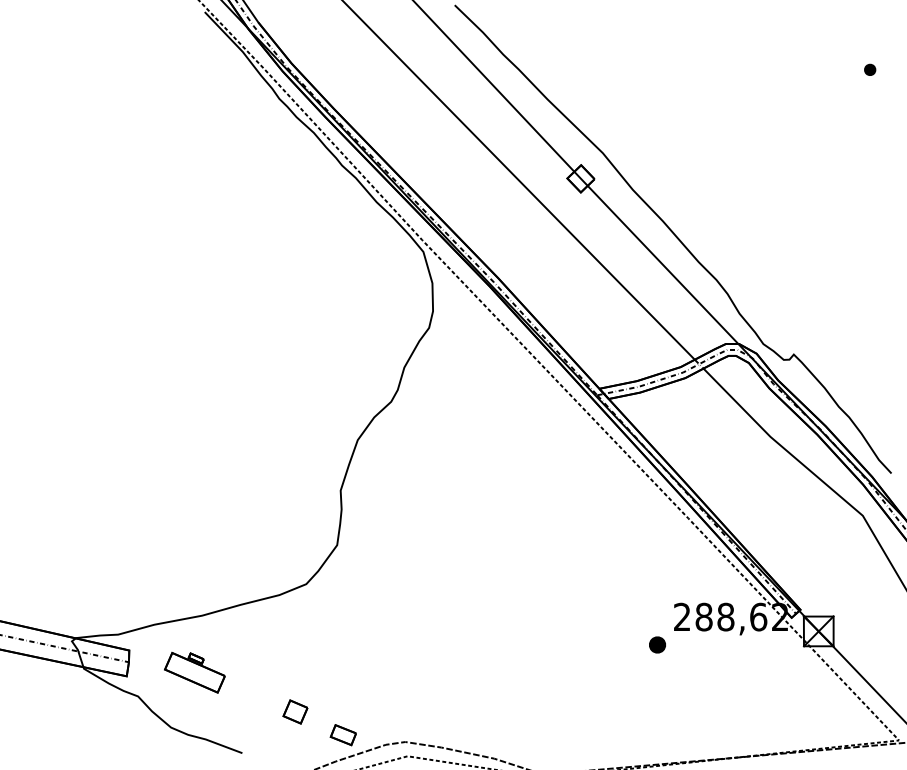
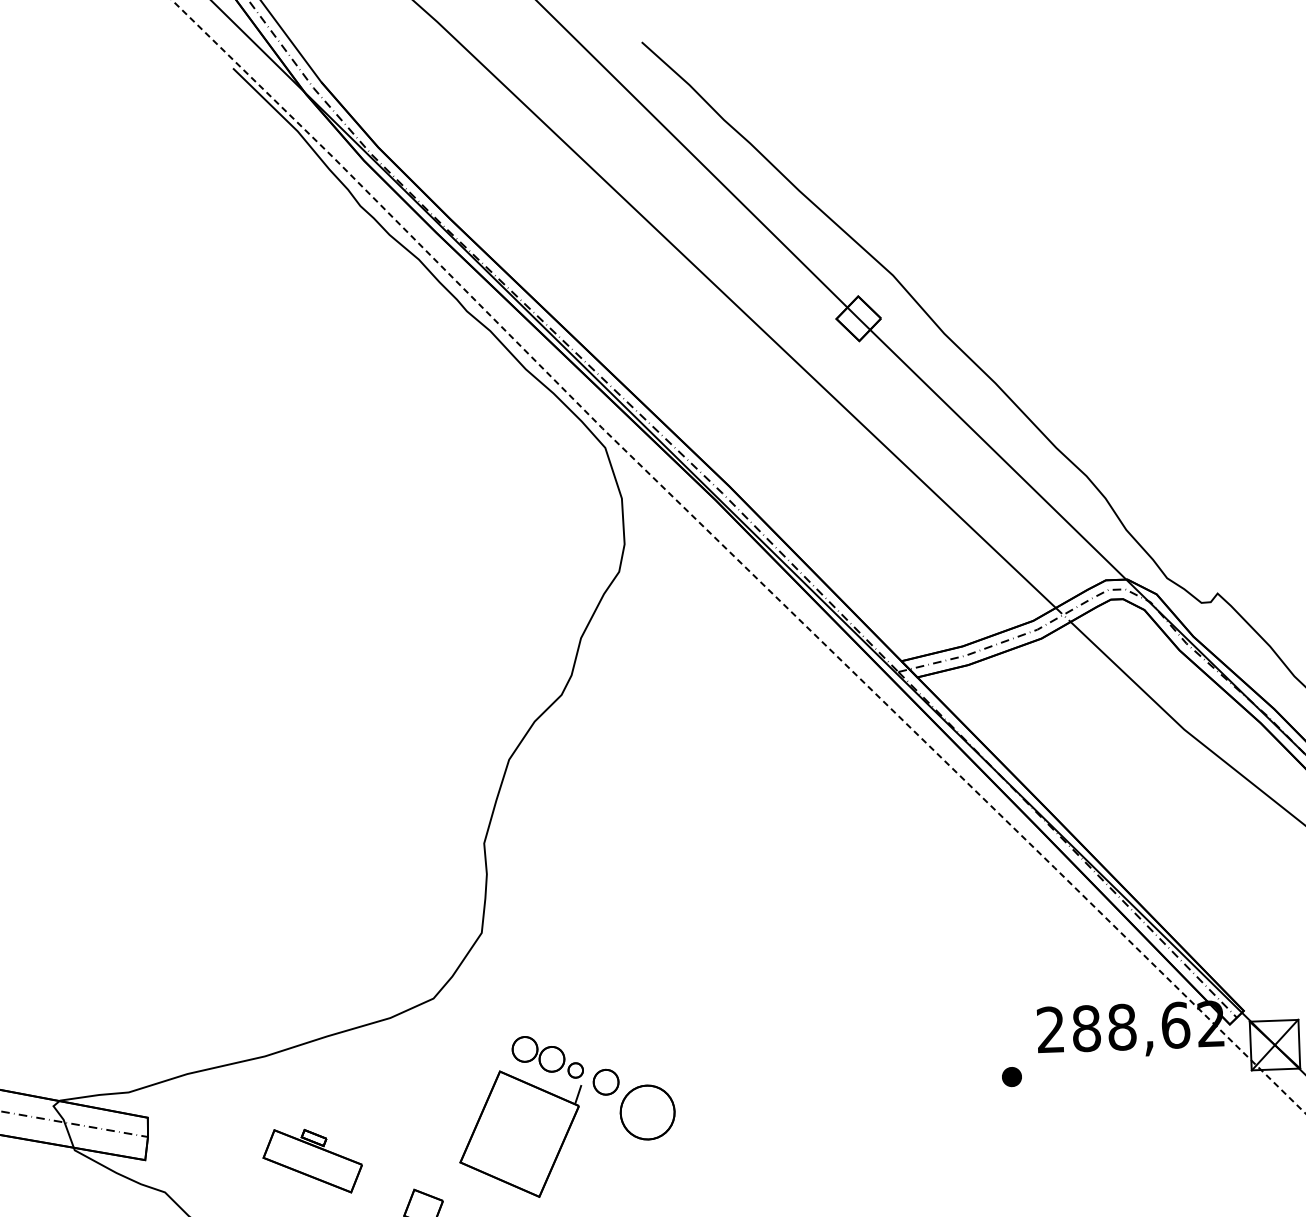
part: (657, 644) -> (1011, 1076), size x0.71
part: (384, 658) -> (565, 1115), added
part: (194, 672) -> (312, 1160), moved

